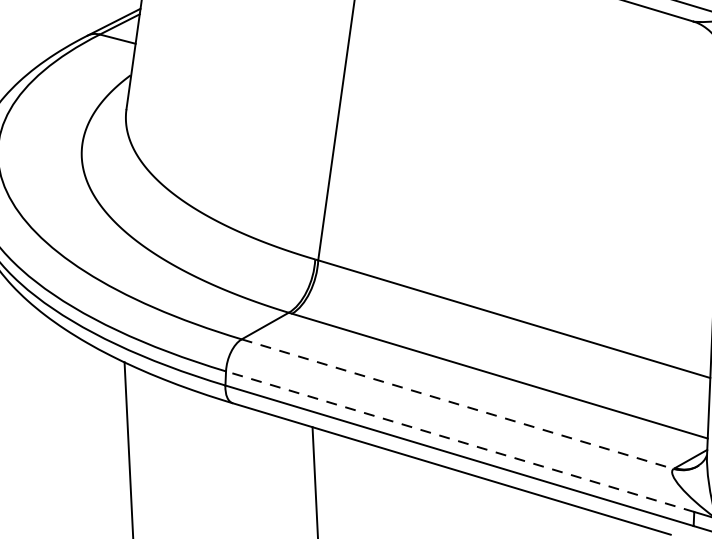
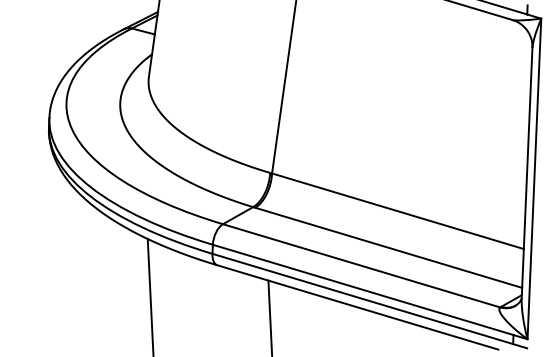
line: (457, 403) -> (361, 265), dashed -> solid
line: (460, 441) -> (363, 289), dashed -> solid

